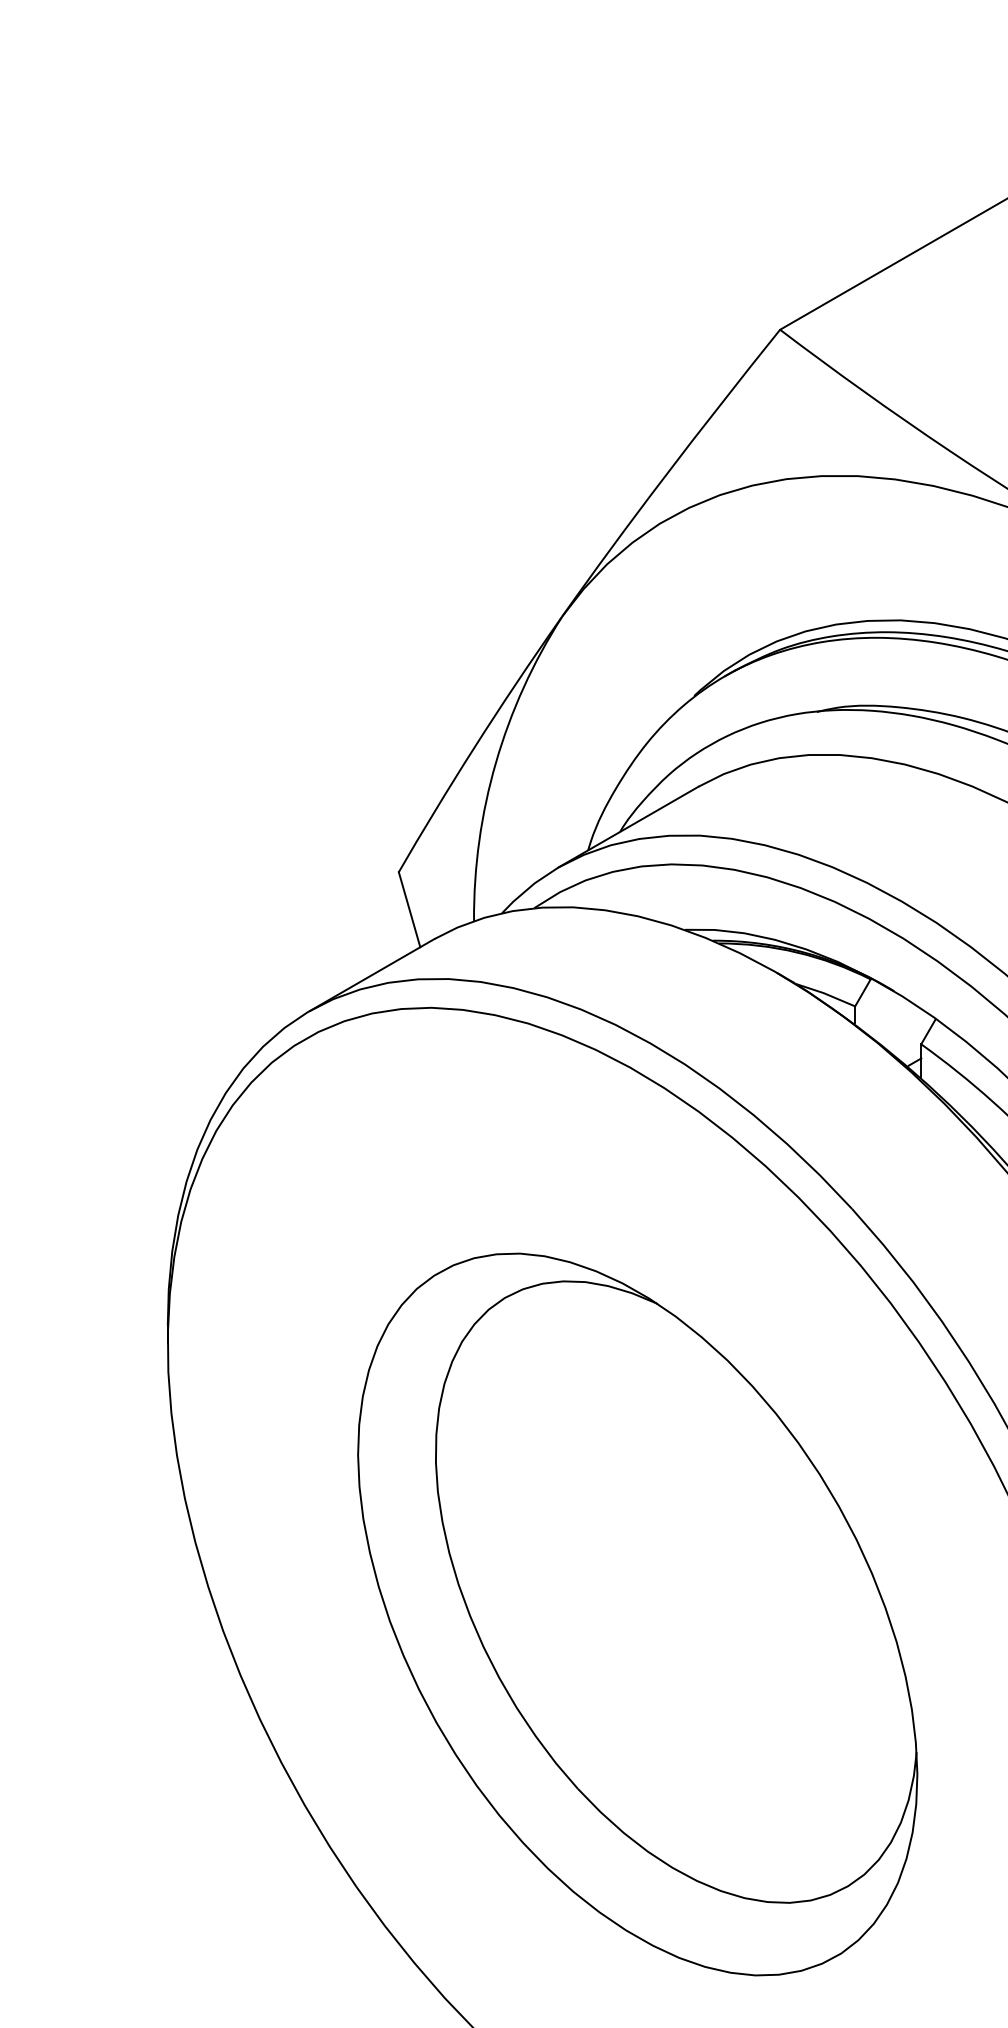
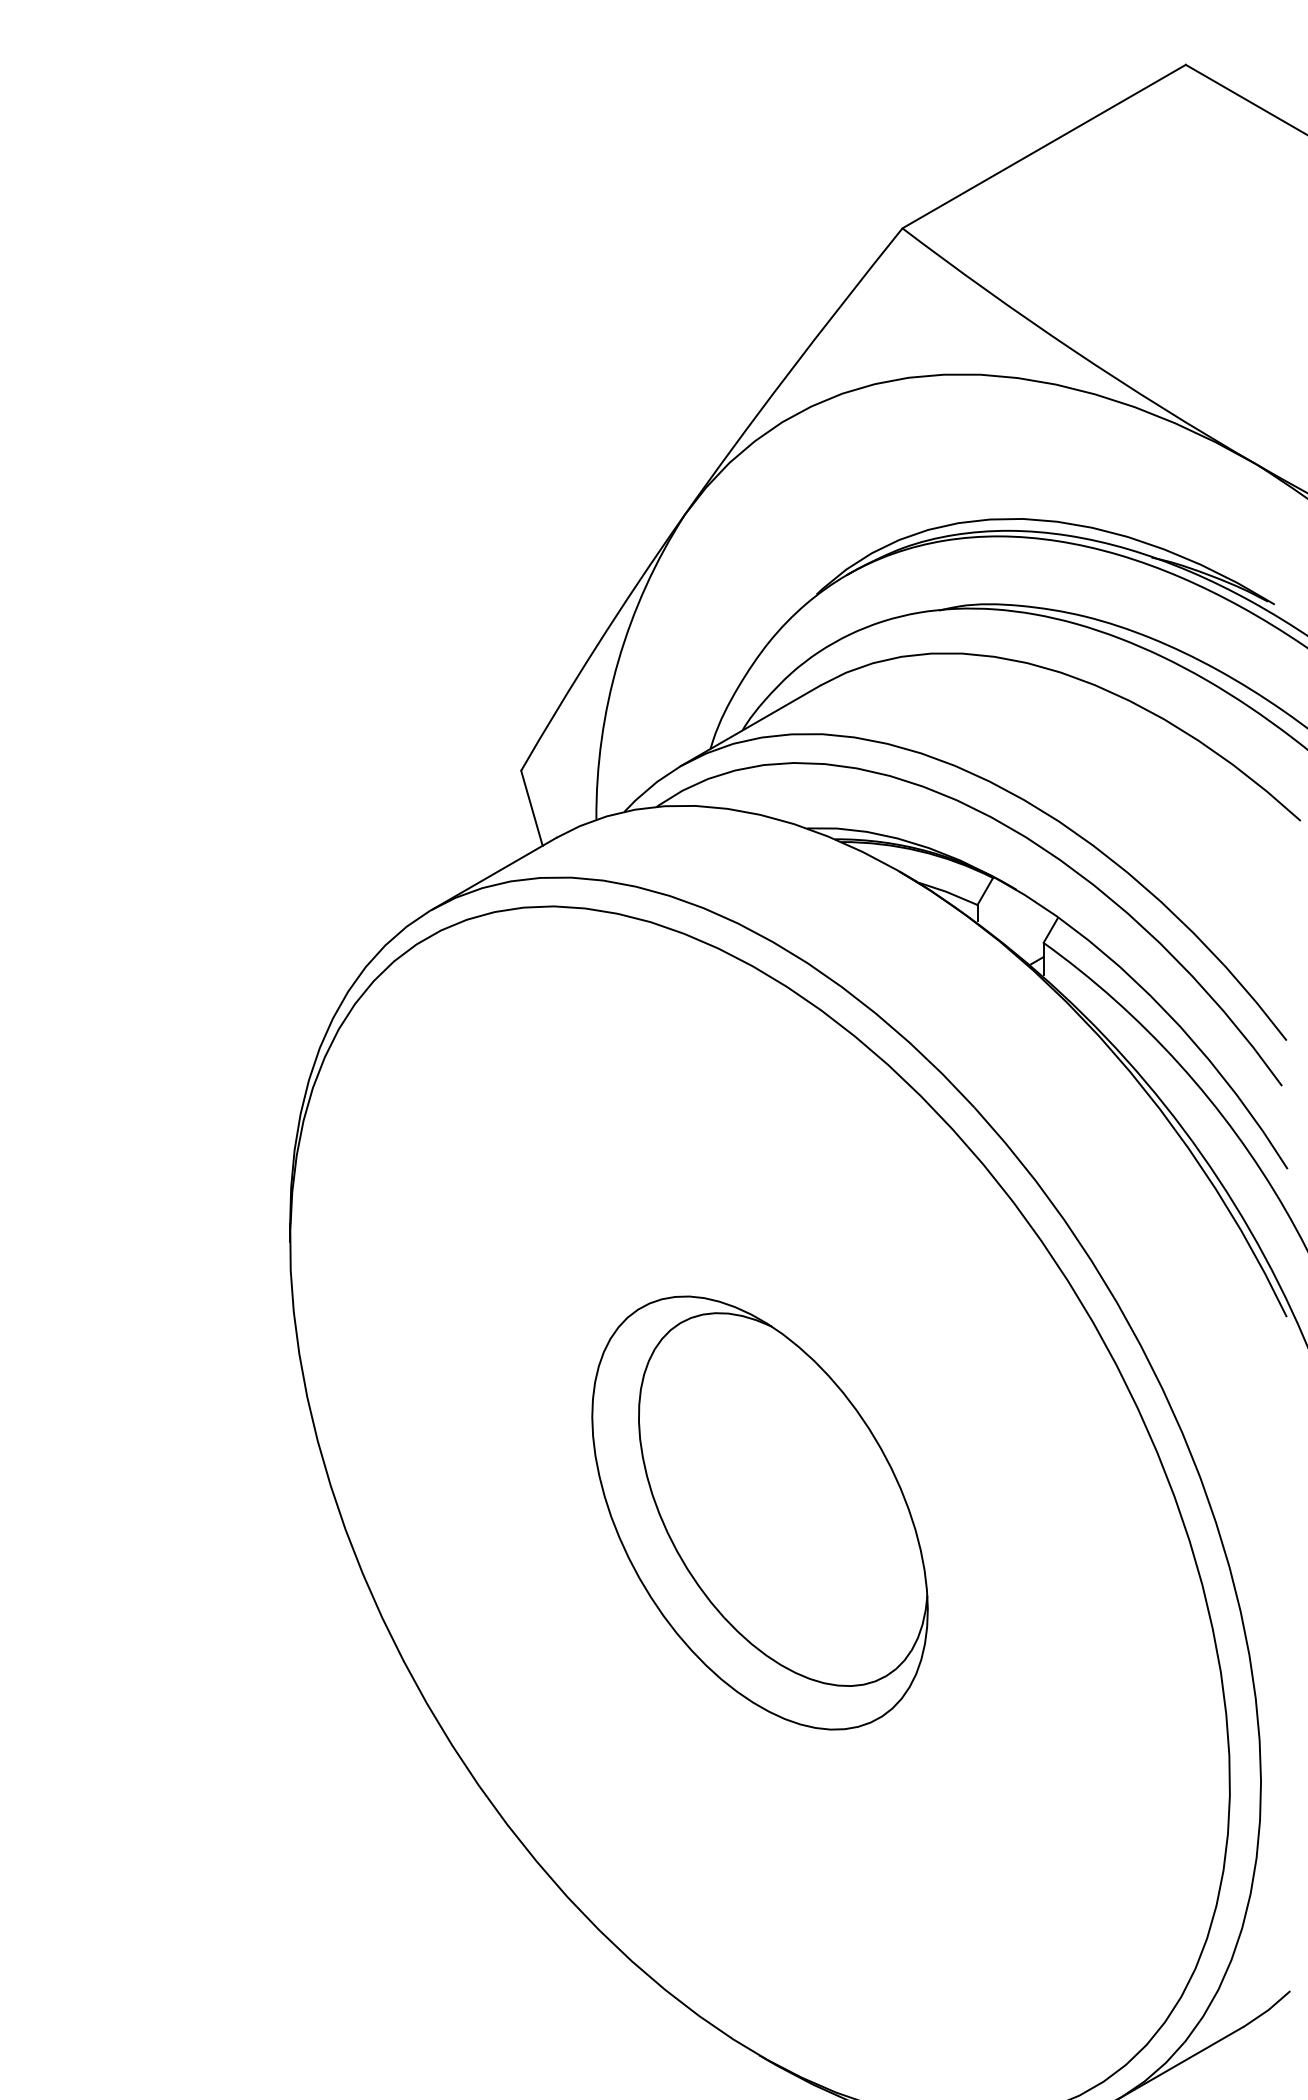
part: (637, 1613) -> (759, 1512), size x0.6

